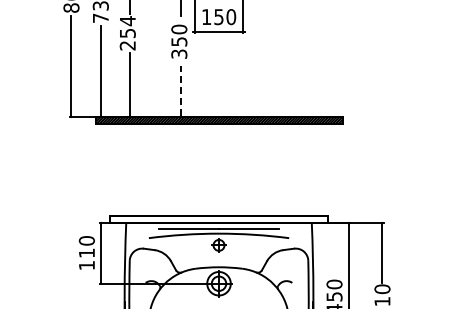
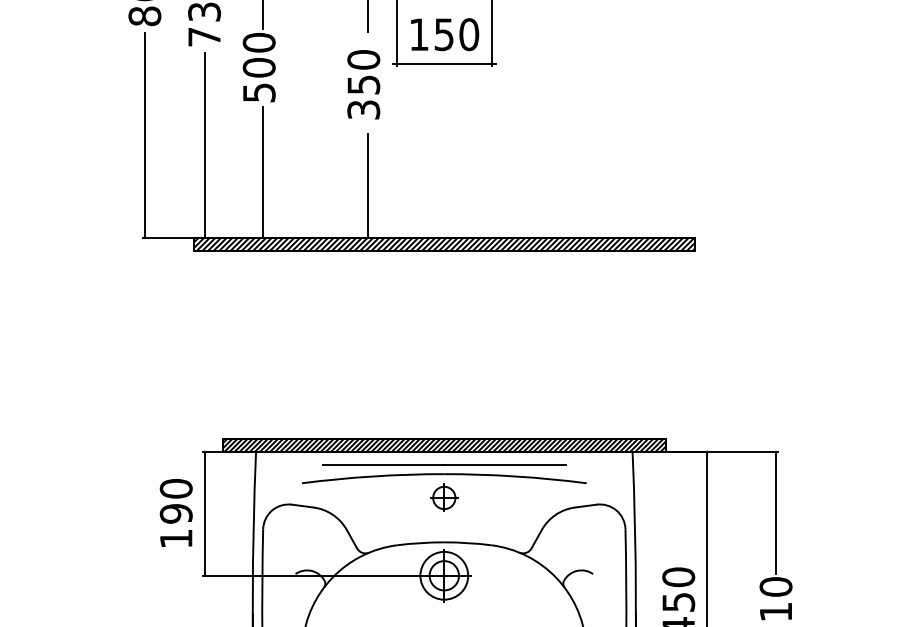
text: (127, 33) -> (258, 67), 254 -> 500
line: (181, 90) -> (368, 183), dashed -> solid
hatch: (218, 219) -> (443, 445), added
text: (86, 253) -> (175, 514), 110 -> 190

